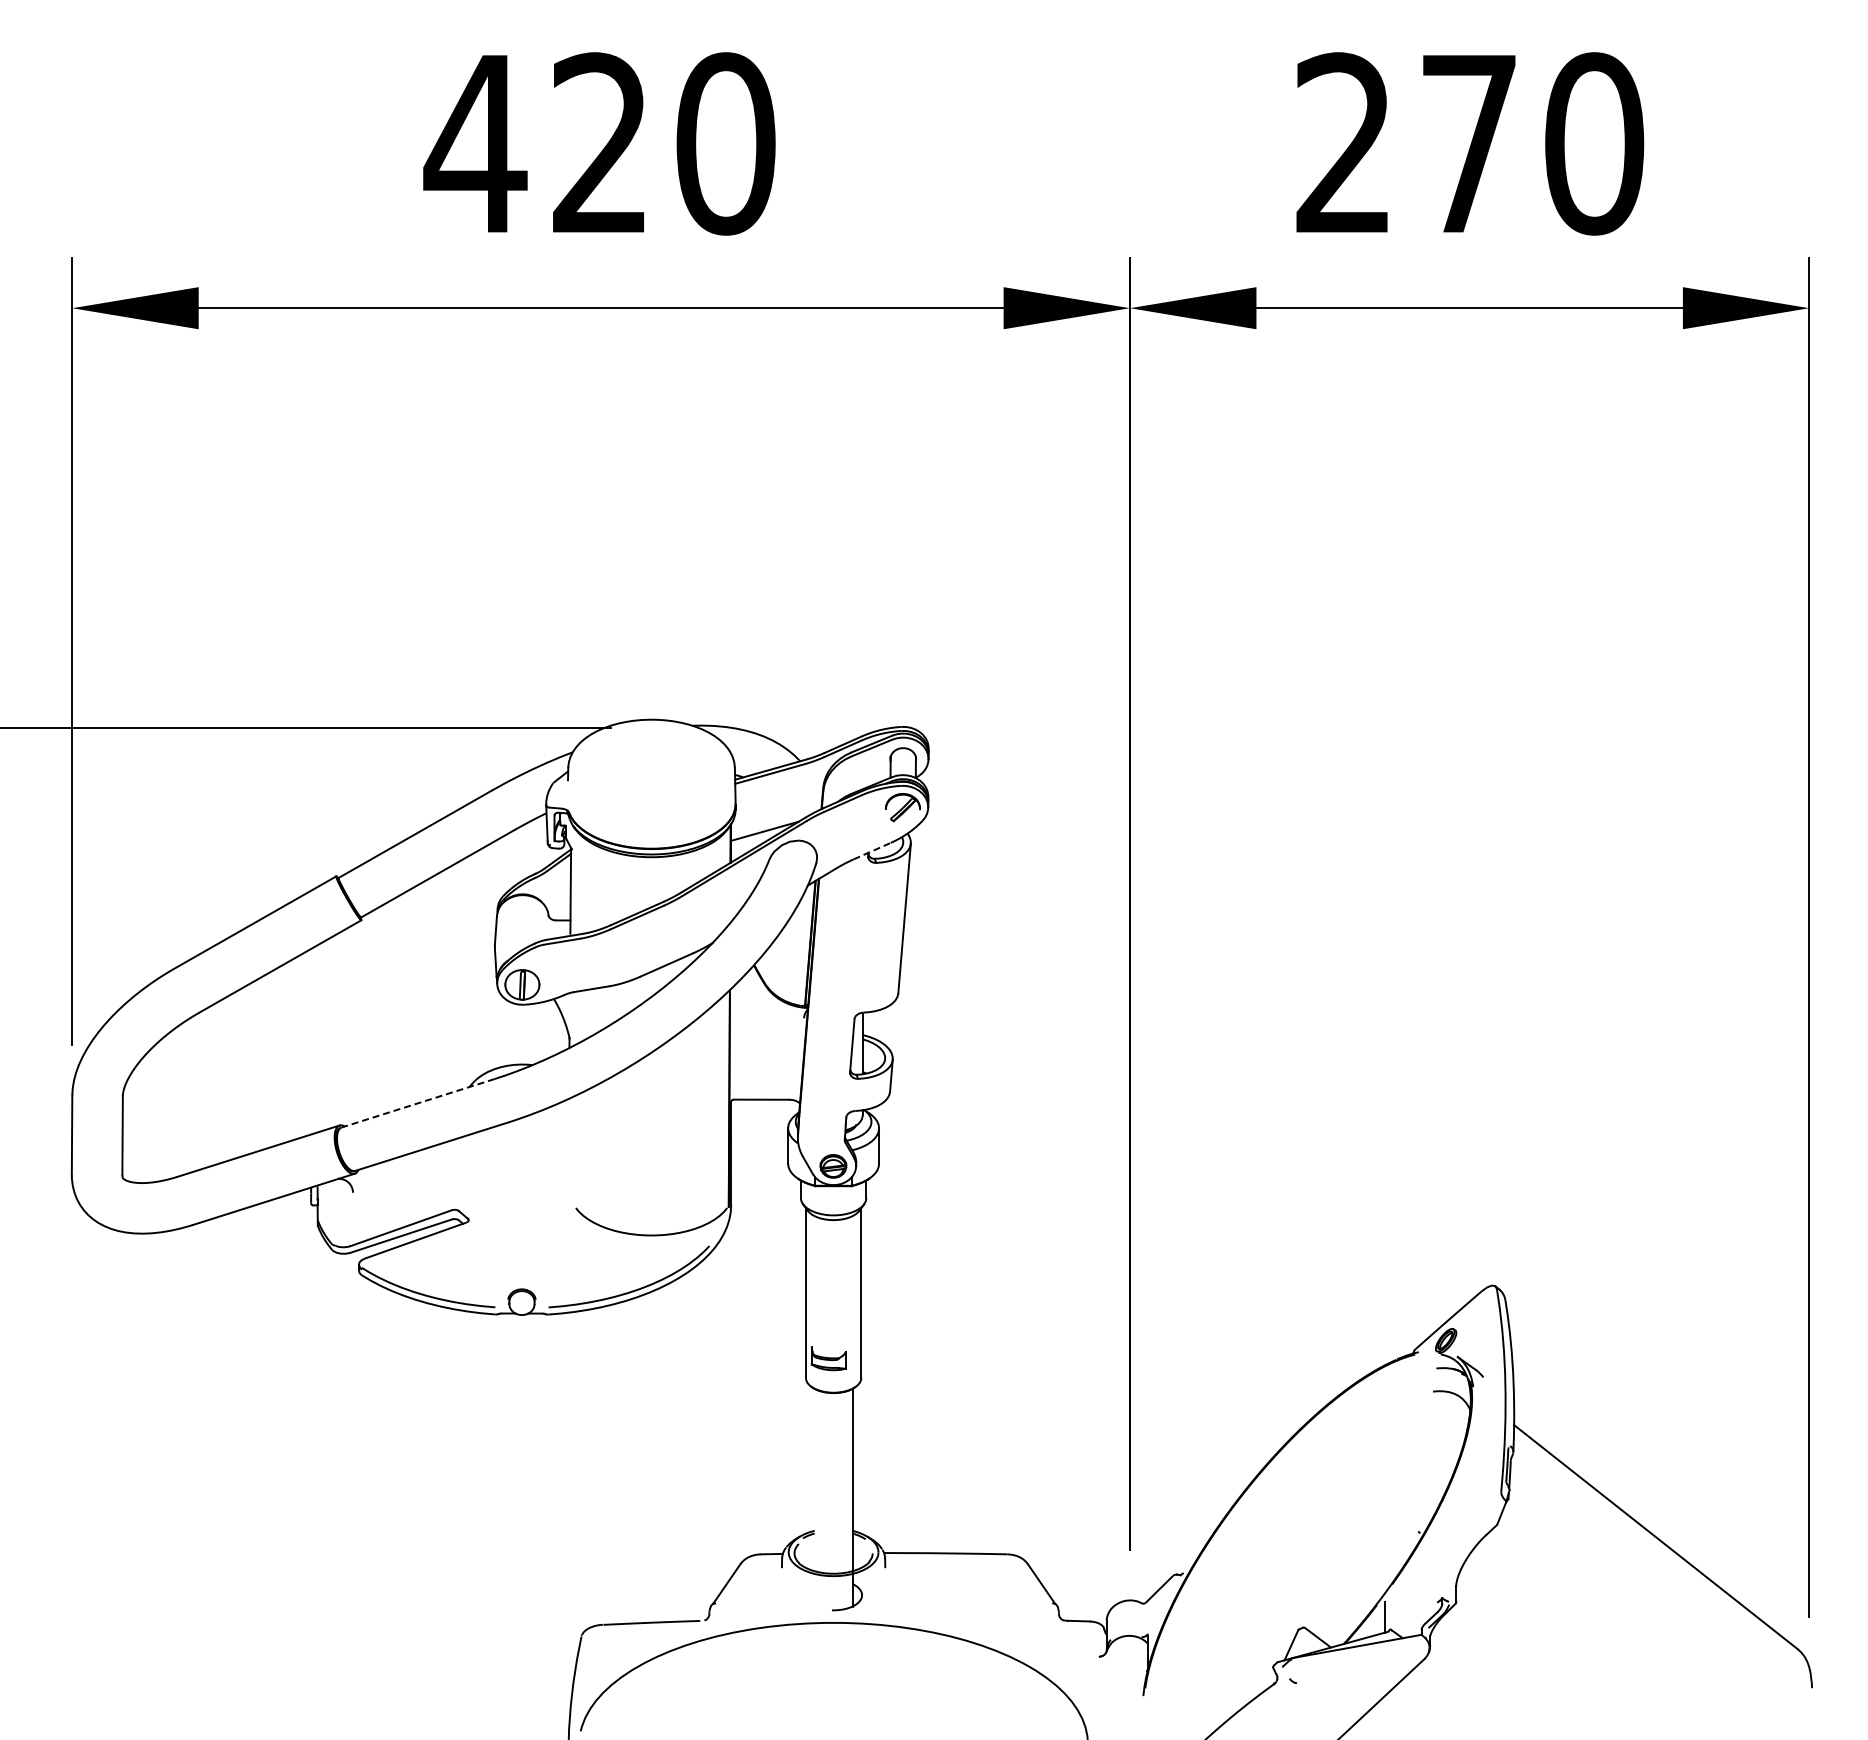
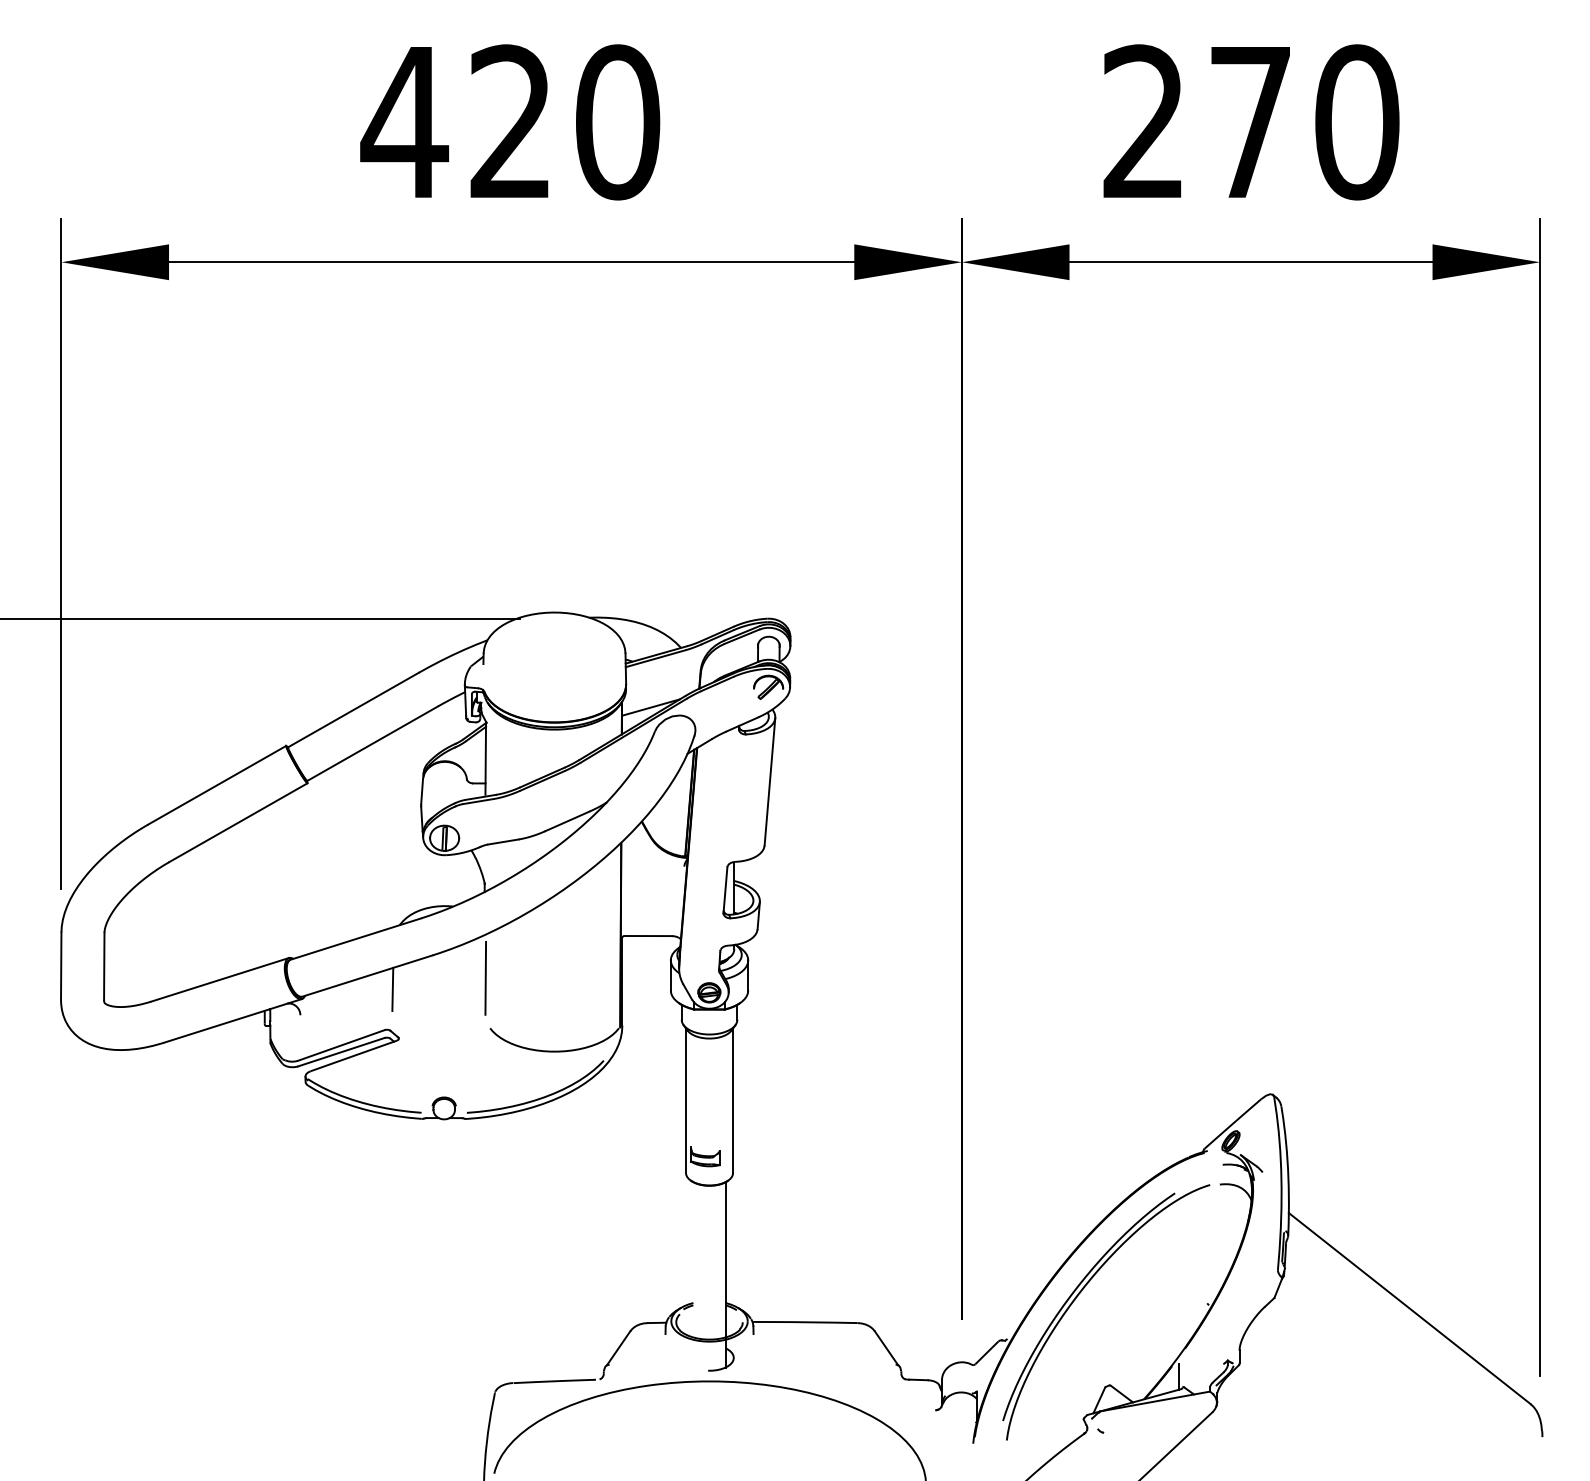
line: (872, 850) -> (742, 723), dashed -> solid
line: (417, 1103) -> (355, 939), dashed -> solid
line: (570, 1149) -> (485, 978), added
line: (461, 1162) -> (392, 989), added
part: (1269, 1519) -> (1080, 1293), added

